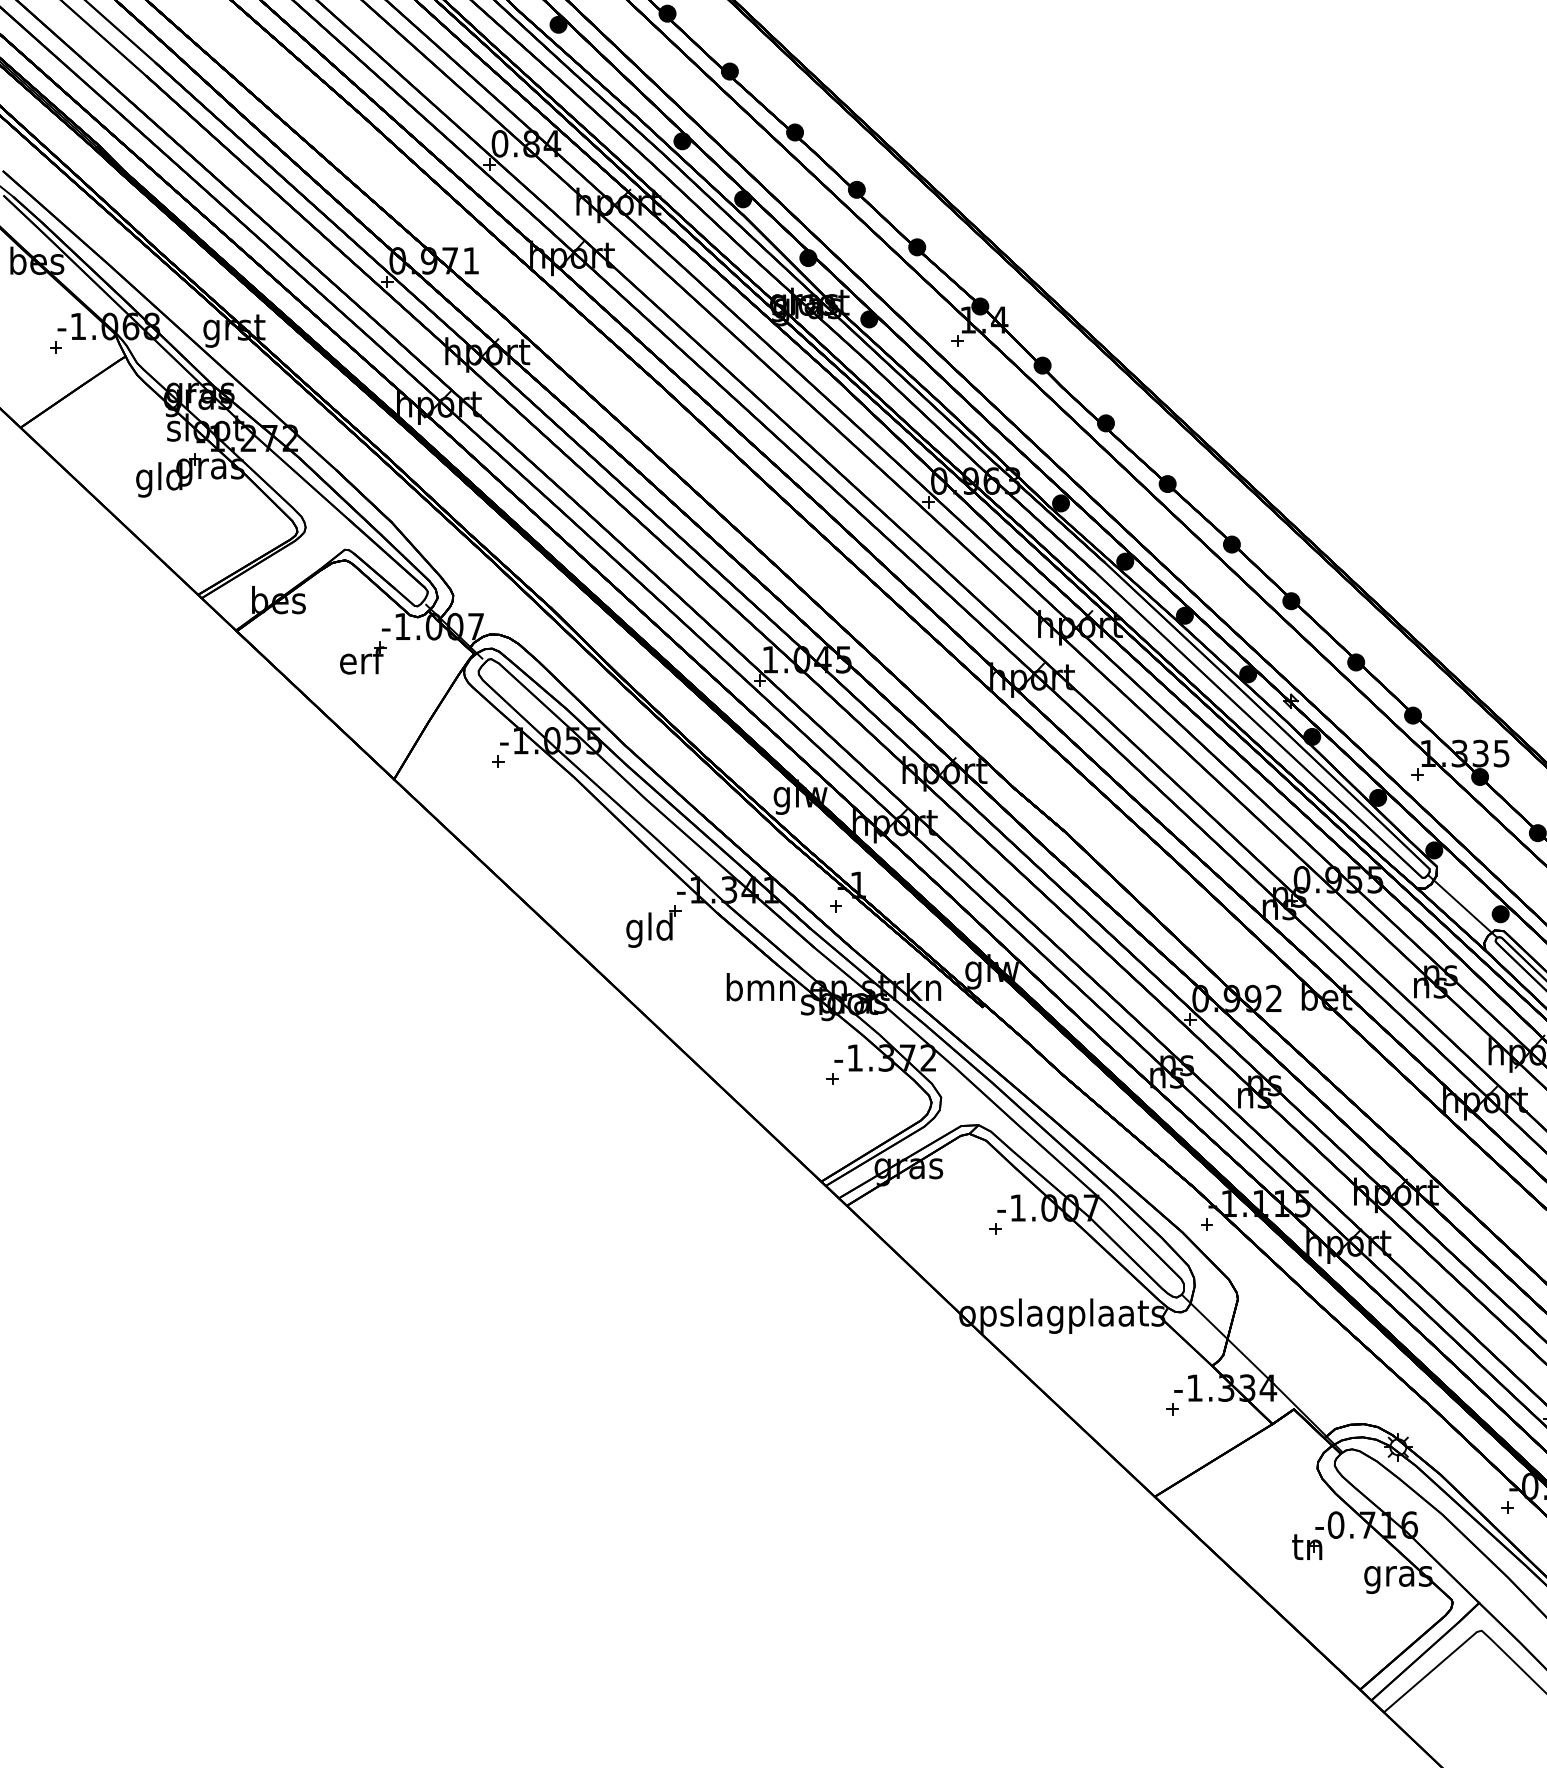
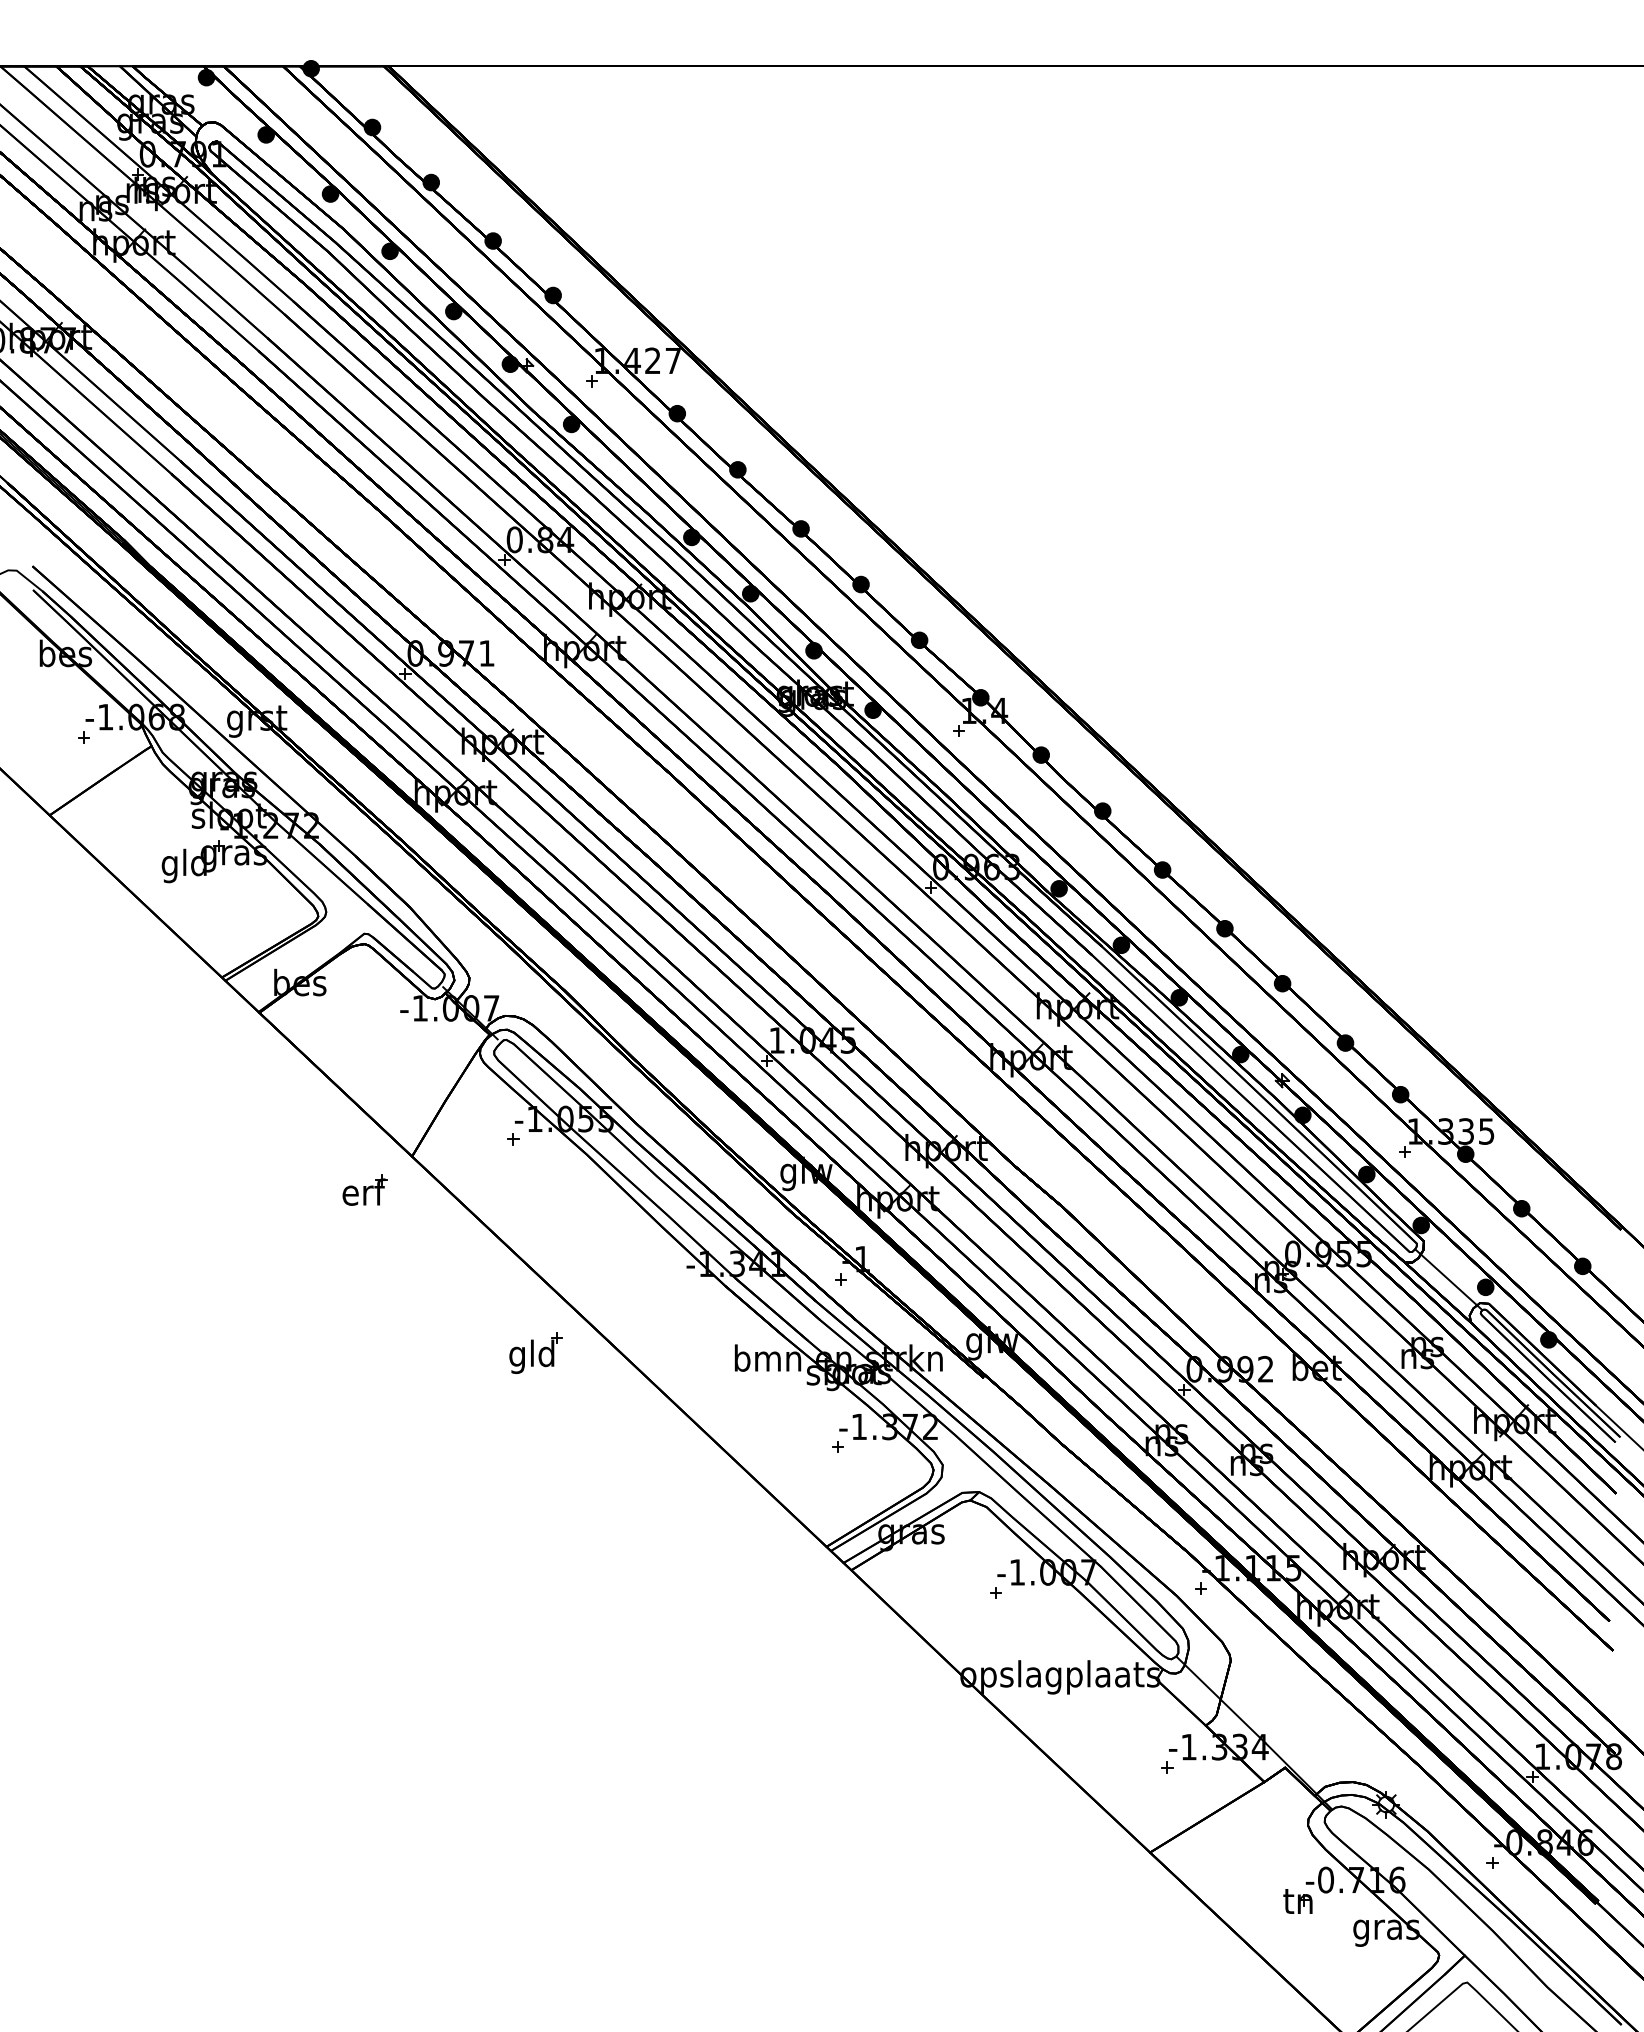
part: (362, 657) -> (364, 1189), moved
part: (653, 925) -> (535, 1352), moved

